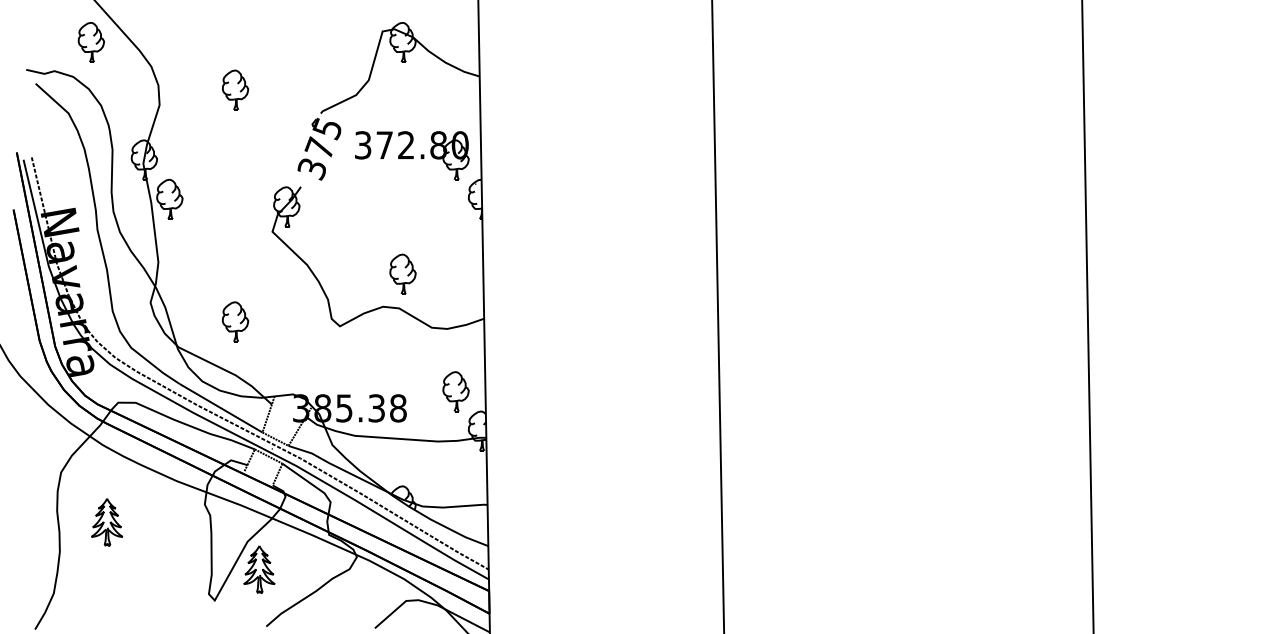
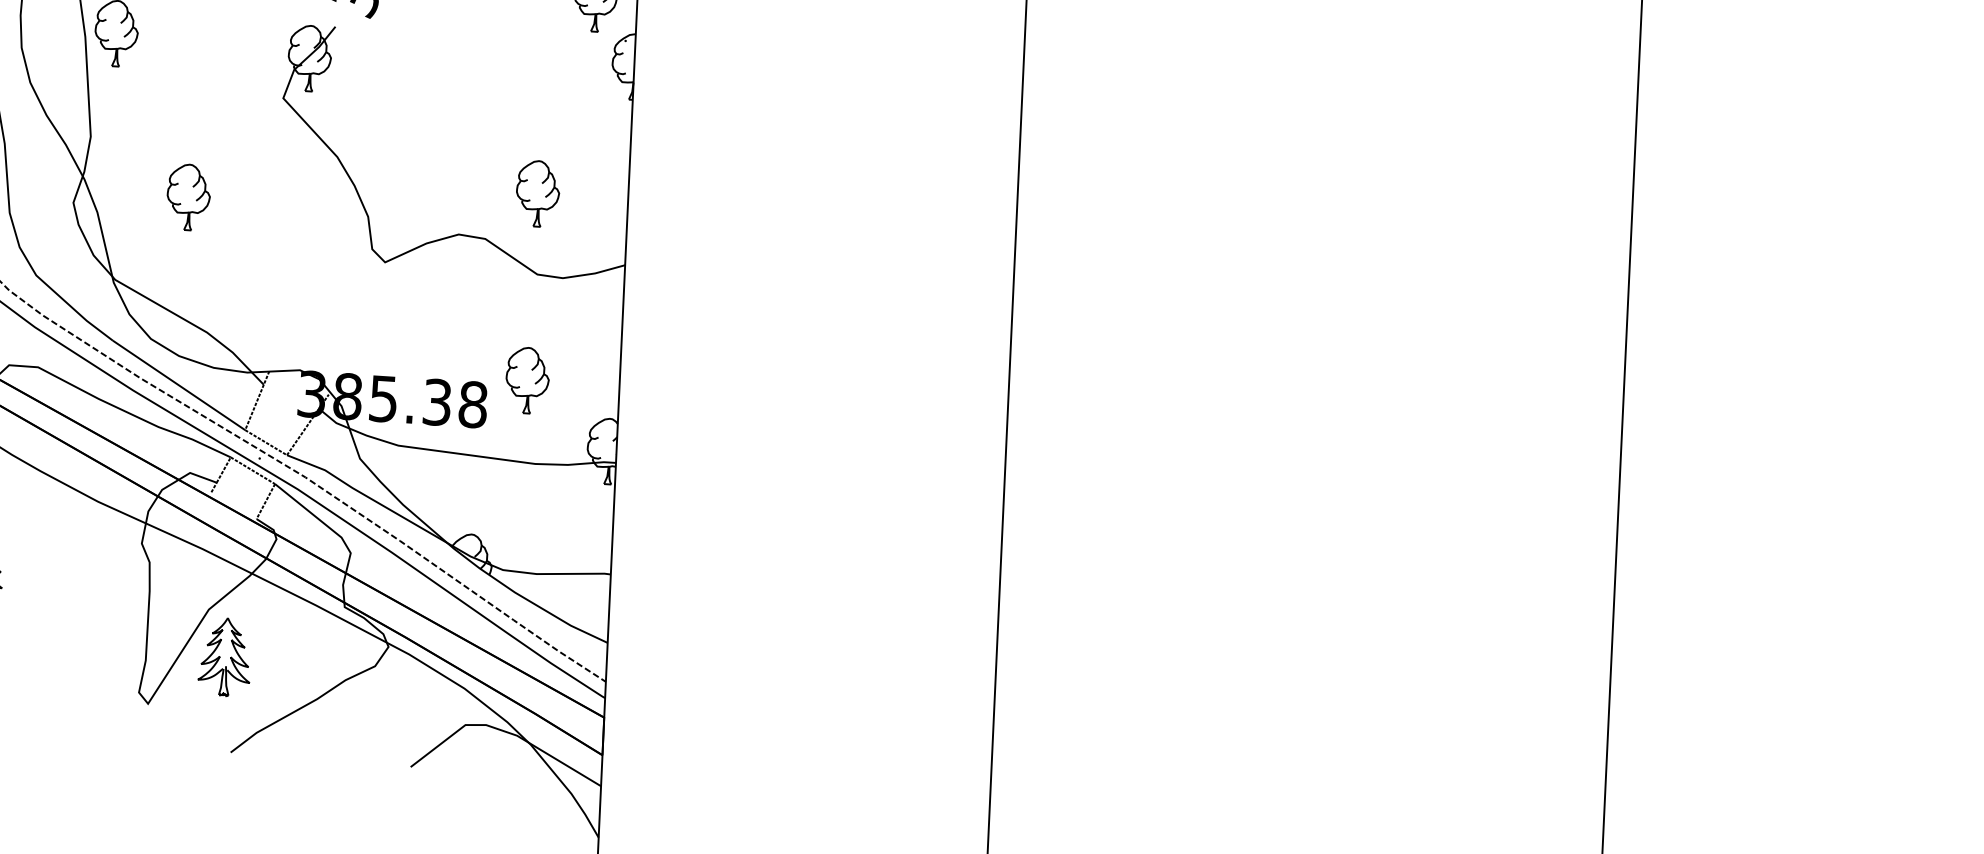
part: (402, 273) -> (537, 192), moved
part: (235, 321) -> (188, 196), moved
part: (455, 391) -> (526, 380), moved

